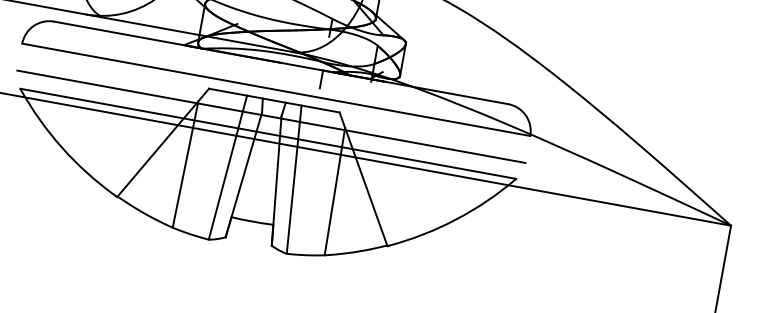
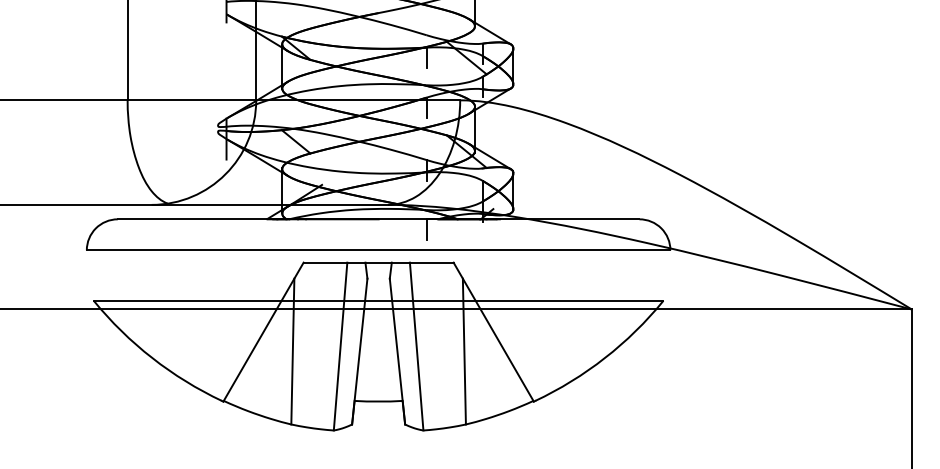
line: (271, 116) -> (378, 281), removed

